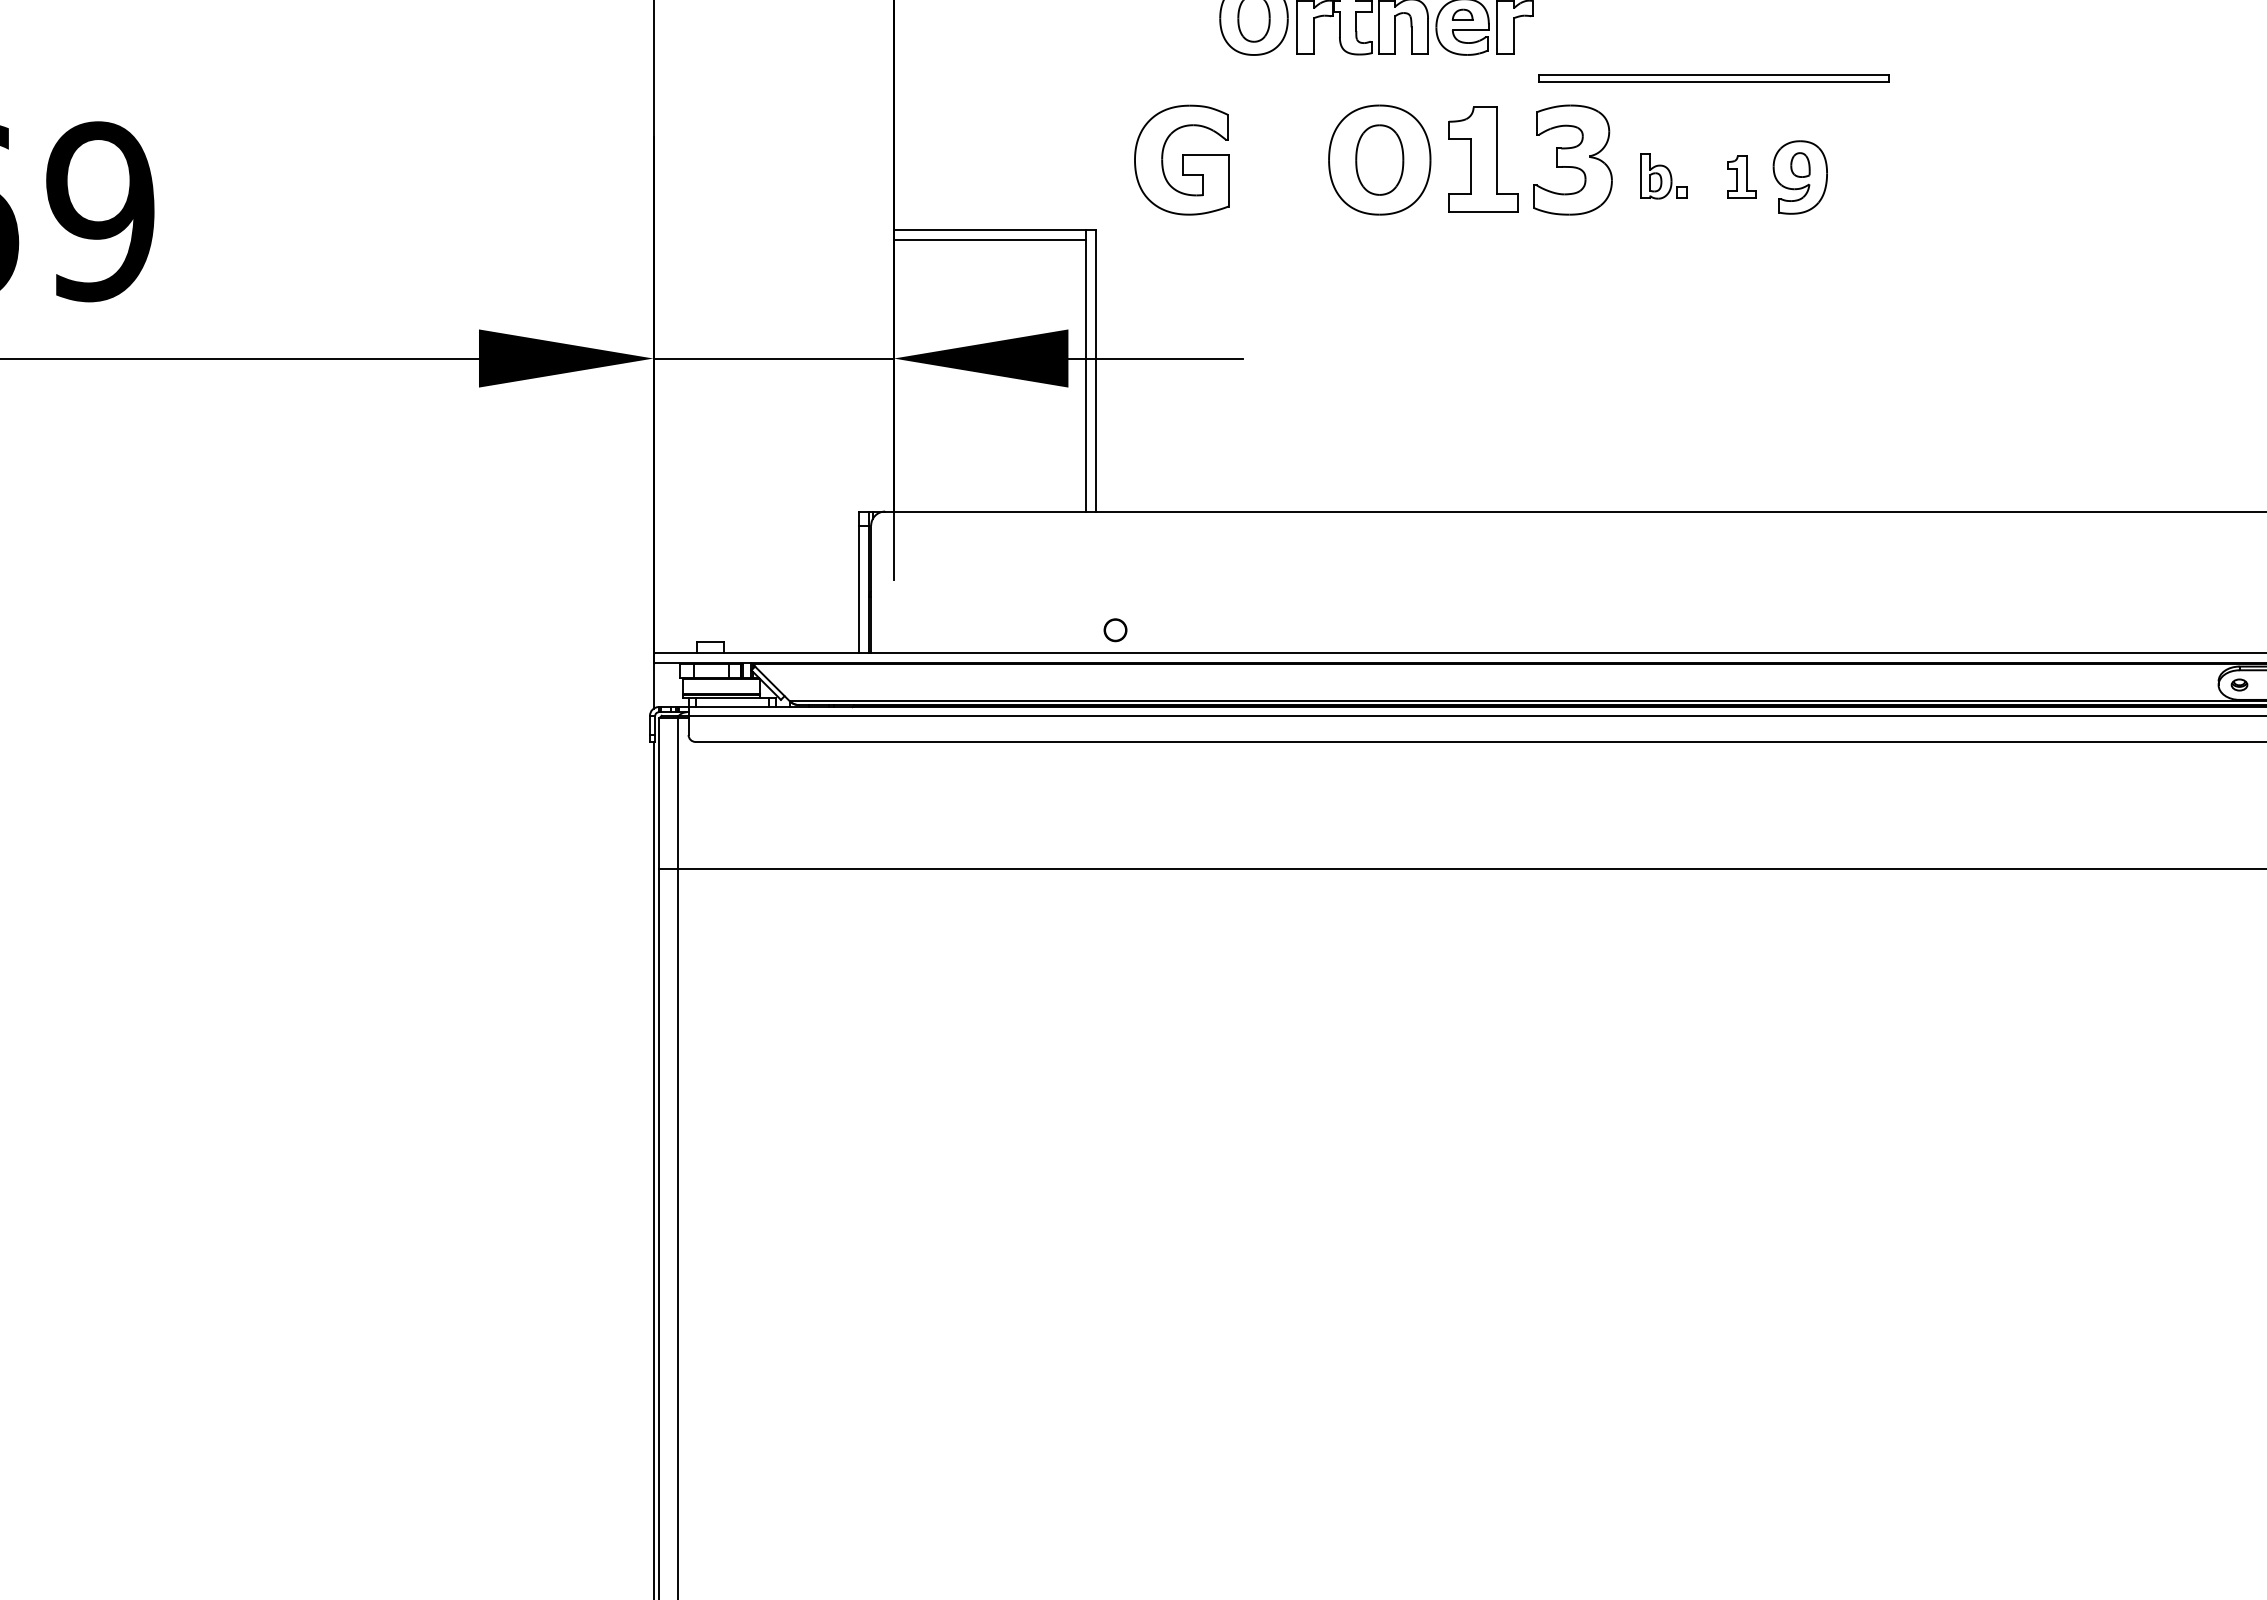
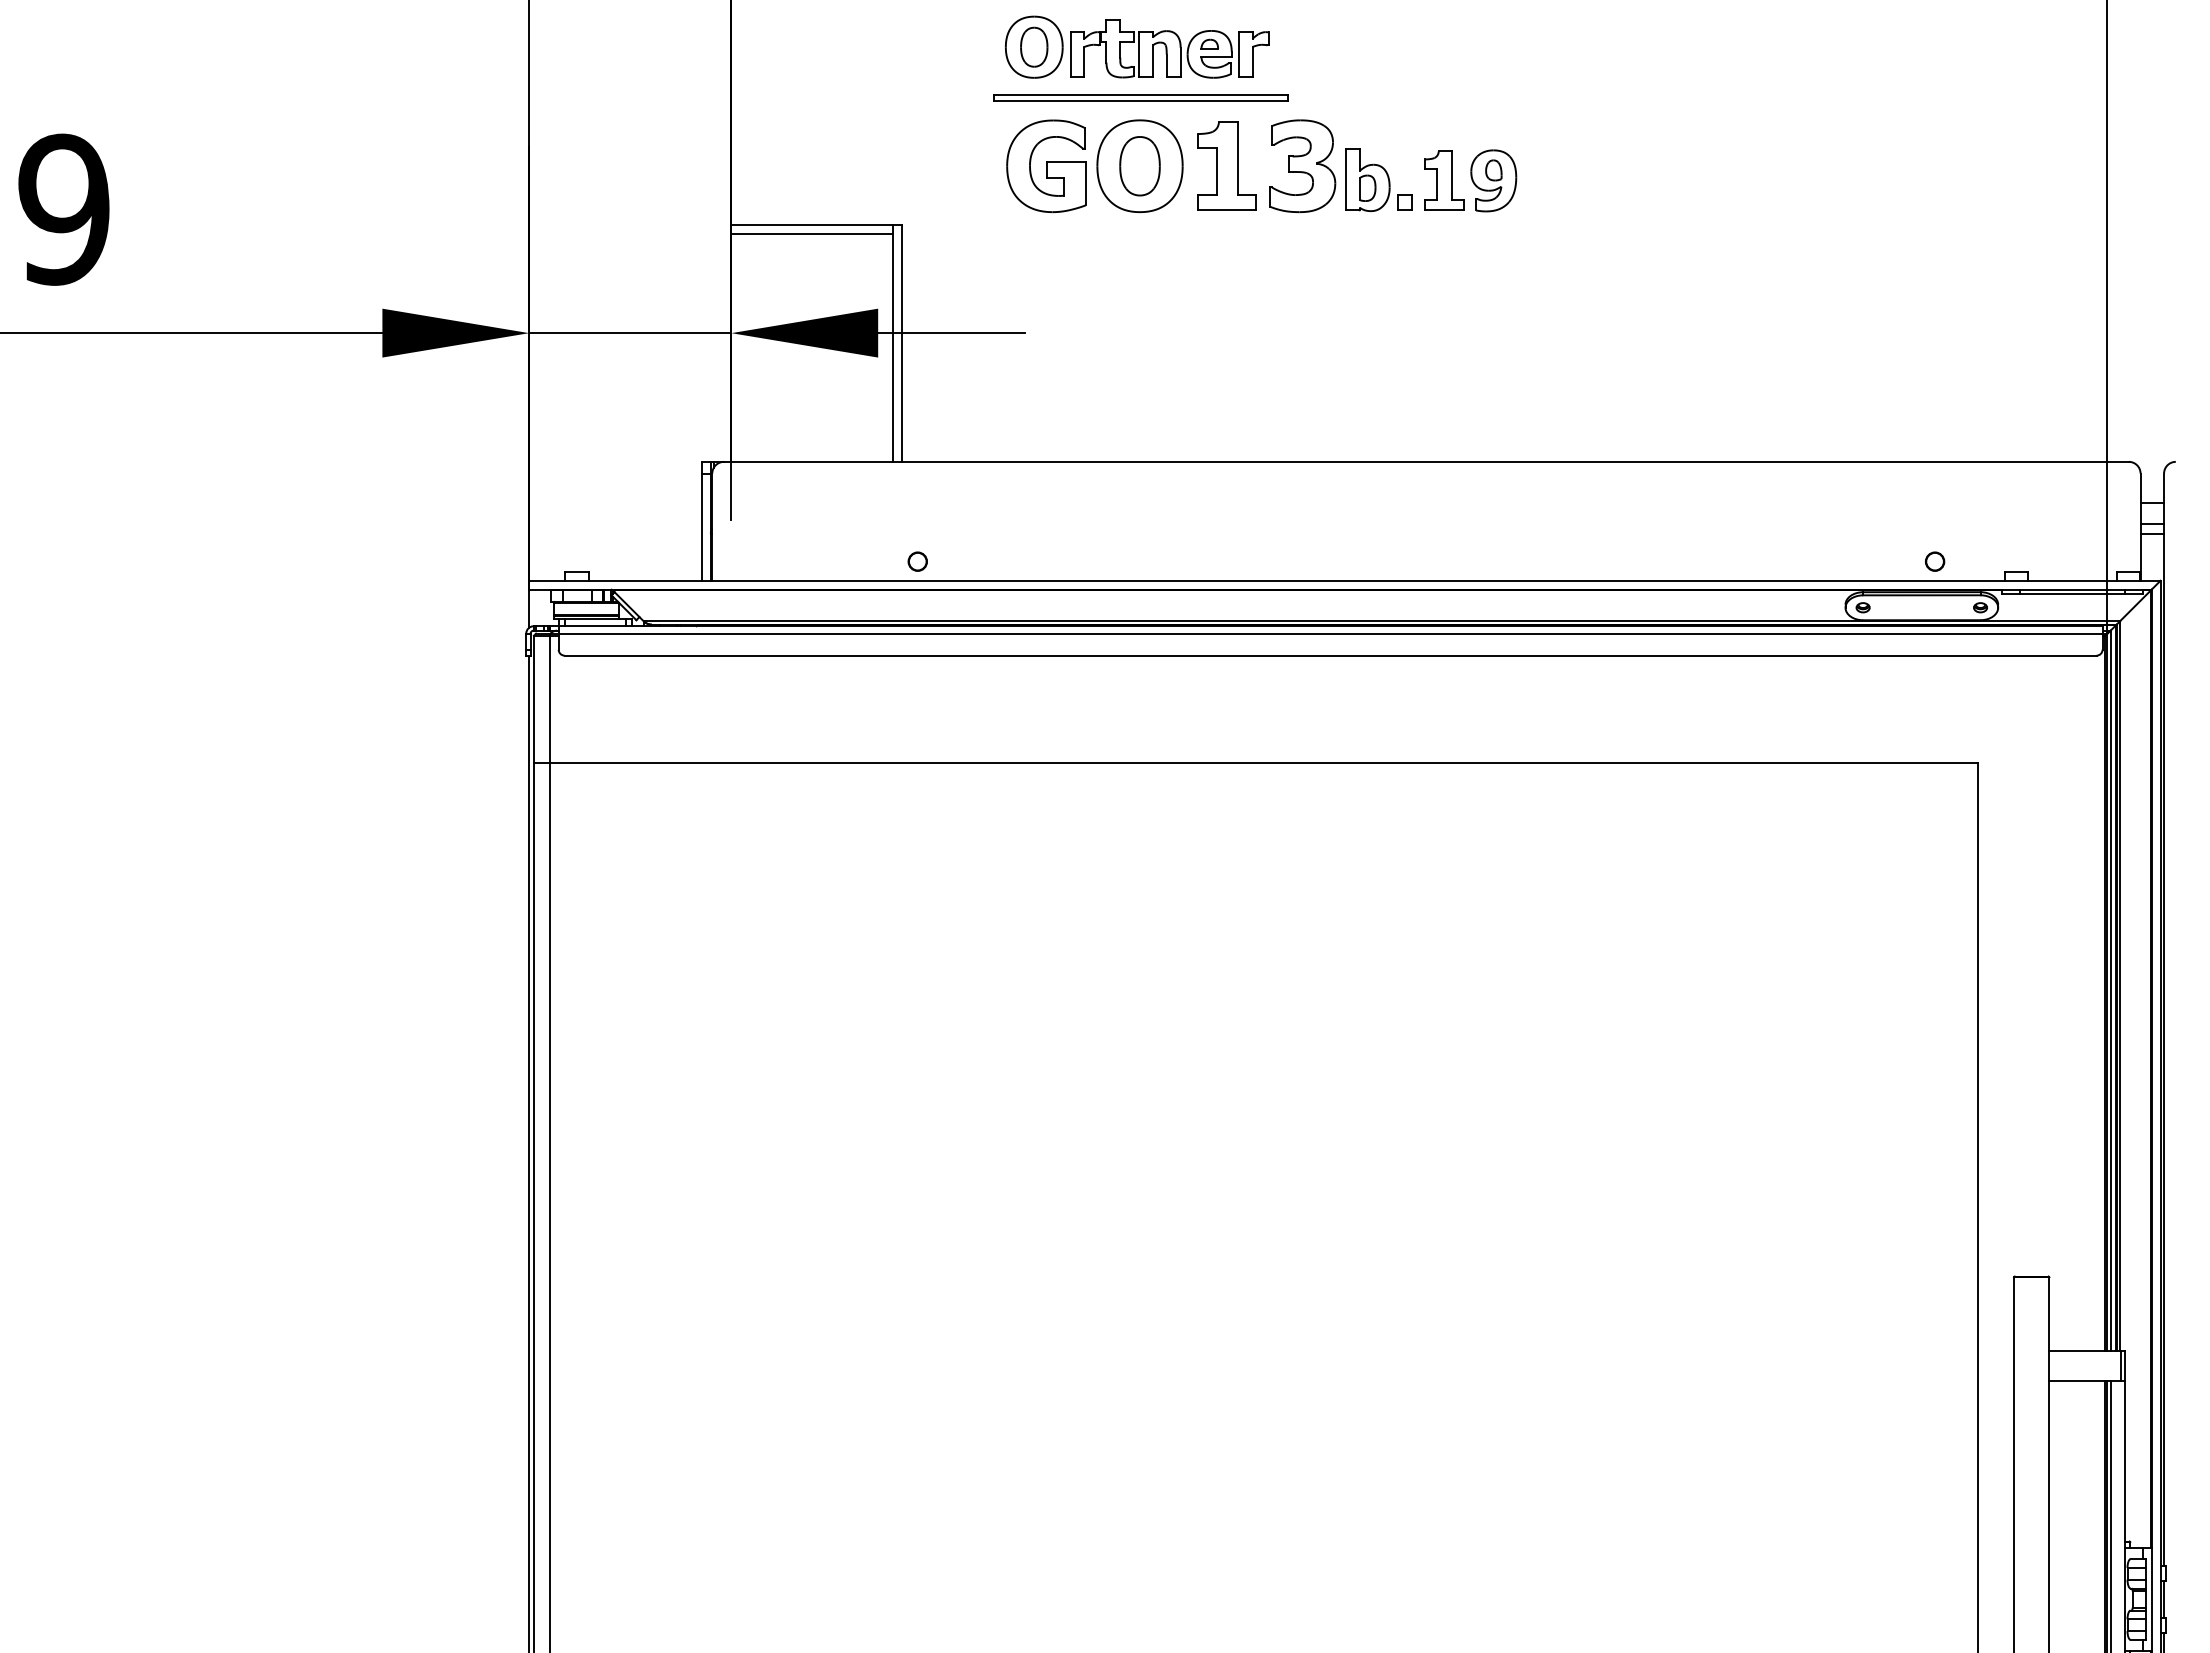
part: (1713, 78) -> (1140, 97), moved
part: (1181, 159) -> (1046, 165), moved
part: (1663, 175) -> (1378, 179), size x1.67
part: (1741, 177) -> (1444, 180), size x1.67

